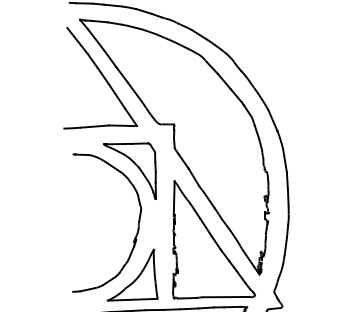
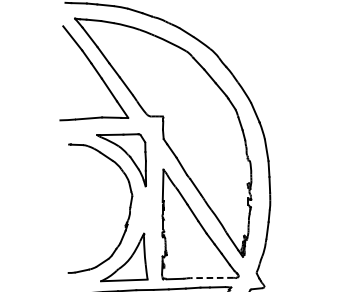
line: (226, 297) -> (212, 278), solid -> dashed

